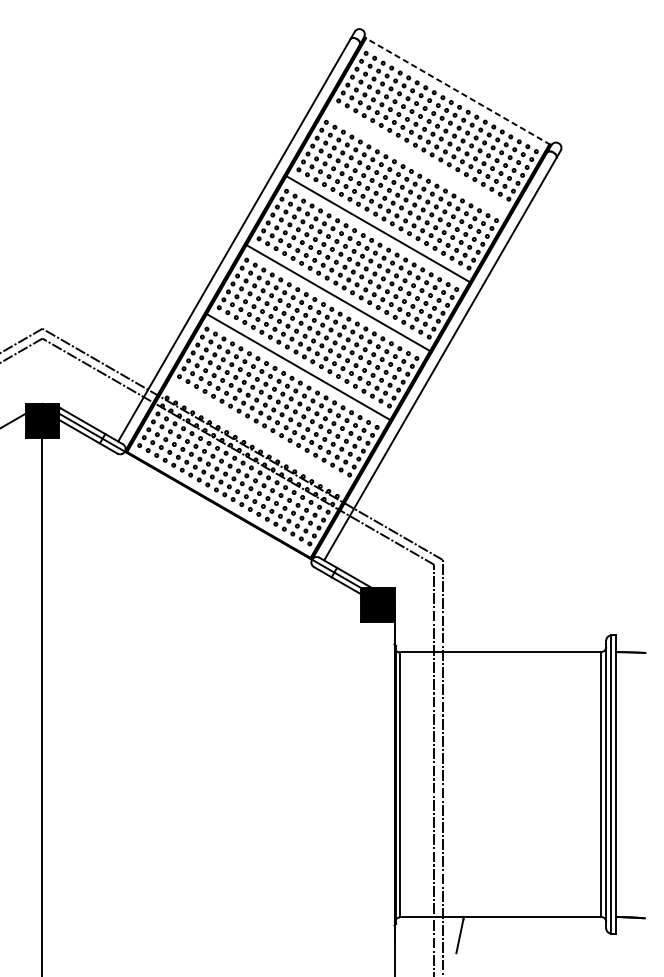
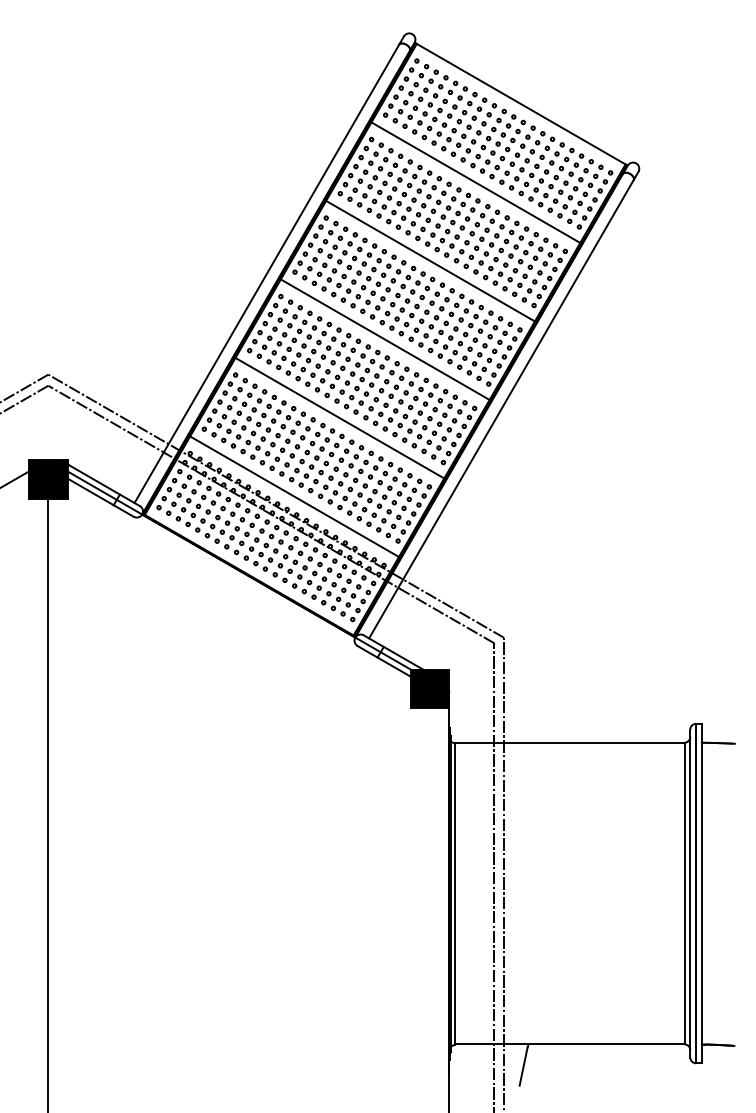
line: (457, 90) -> (520, 103), dashed -> solid
line: (417, 160) -> (475, 182), added
line: (258, 435) -> (294, 496), added

